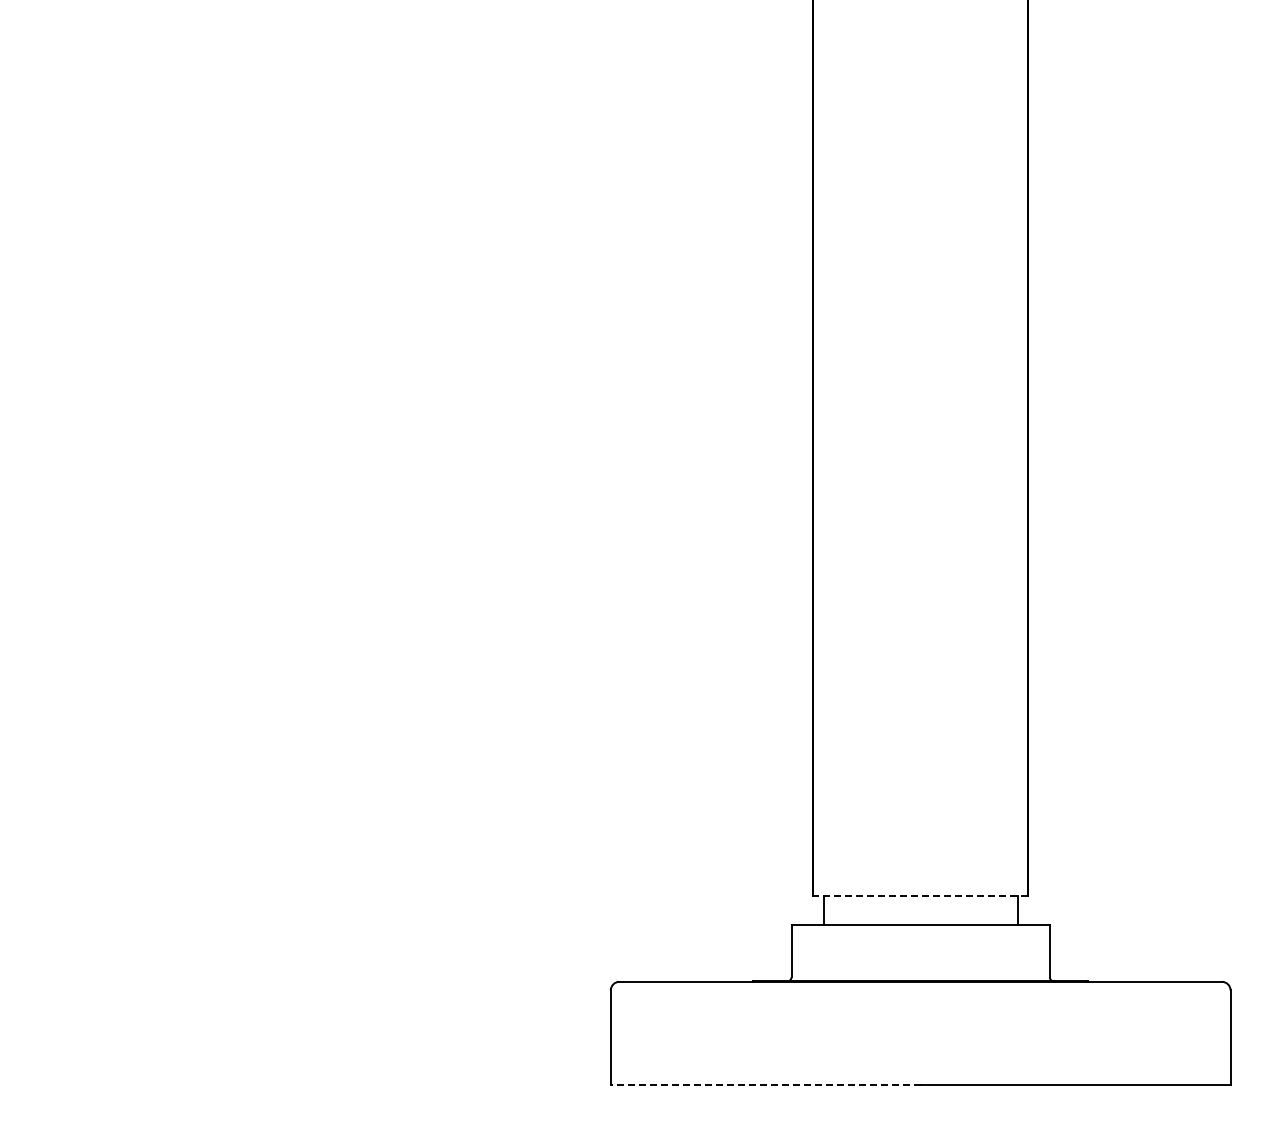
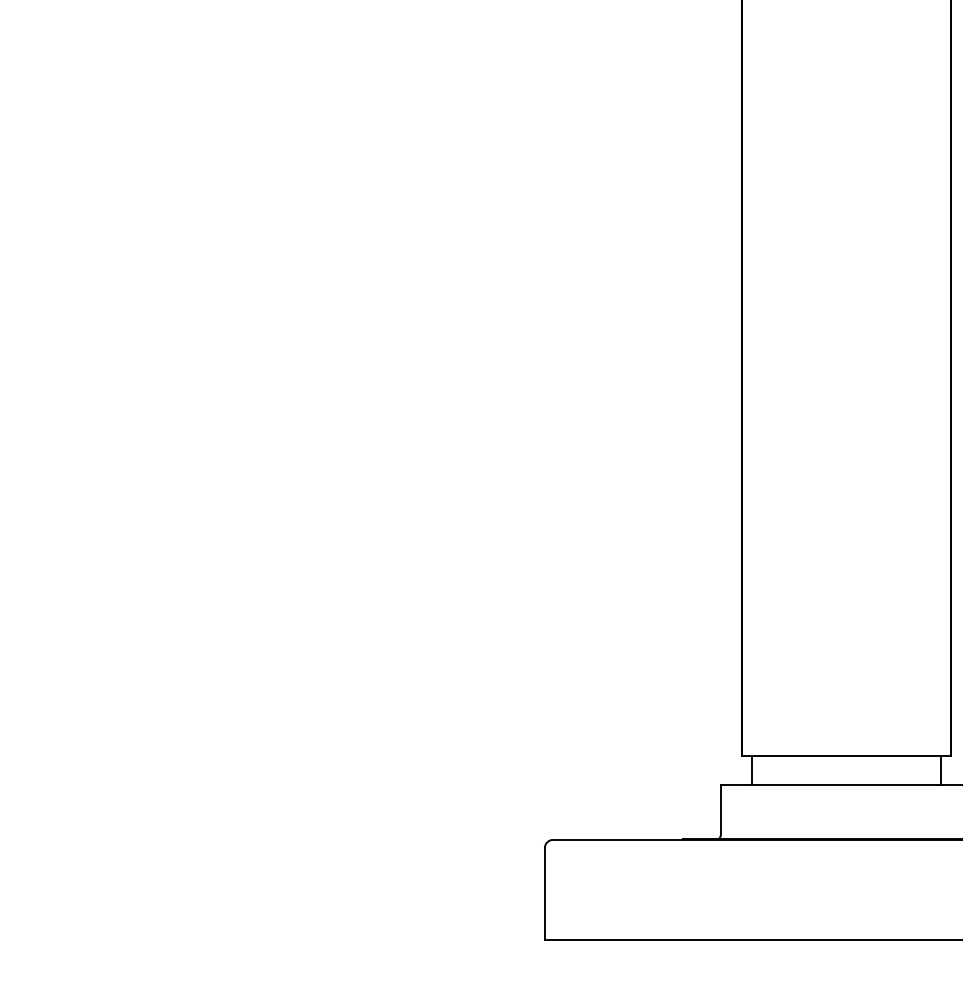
line: (920, 895) -> (846, 755), dashed -> solid
line: (765, 1085) -> (695, 940), dashed -> solid

